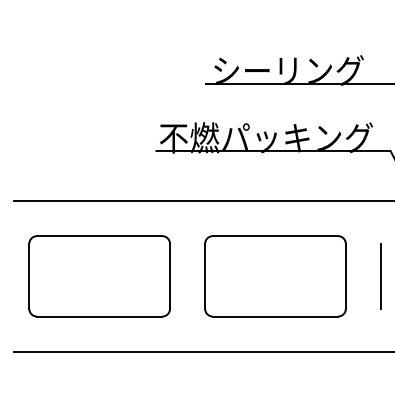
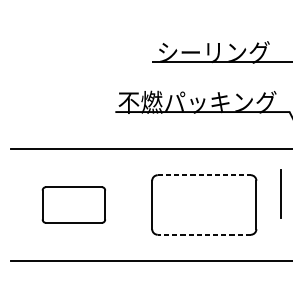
line: (275, 236) -> (204, 175), solid -> dashed
part: (99, 276) -> (73, 205), size x0.6
line: (380, 276) -> (280, 193), moved
line: (275, 316) -> (204, 234), solid -> dashed

